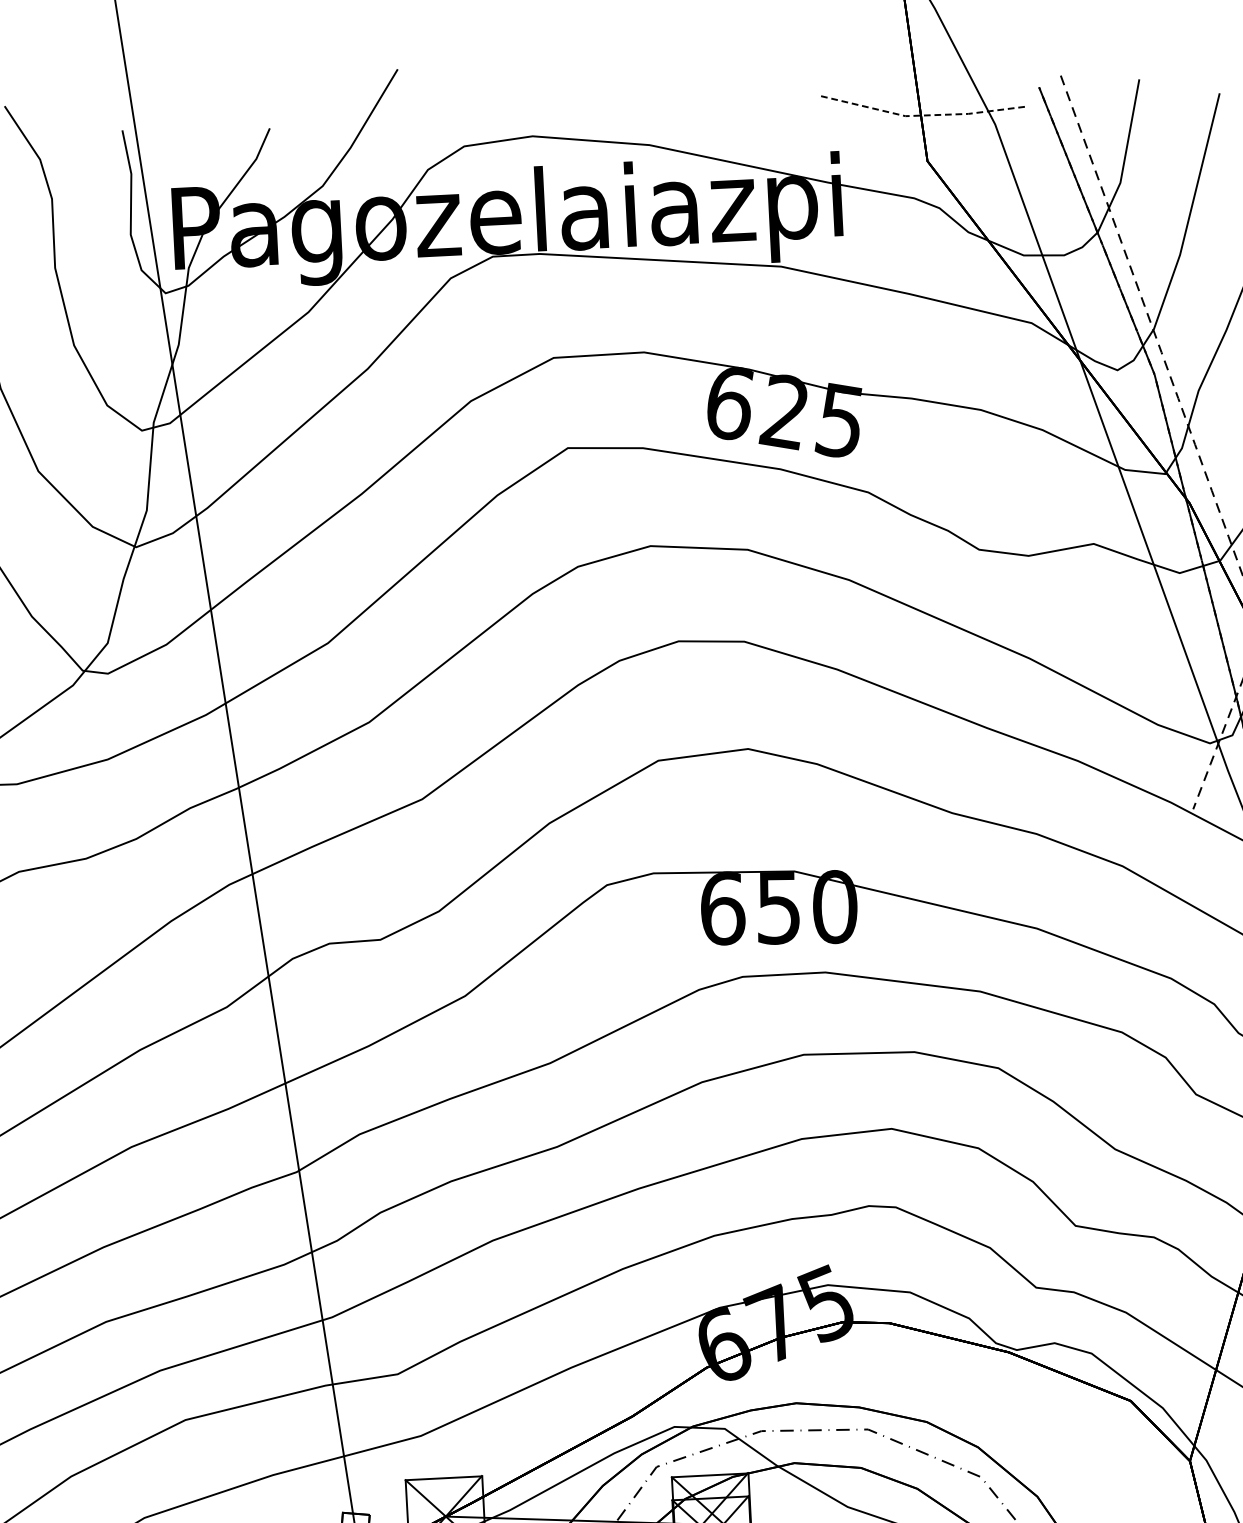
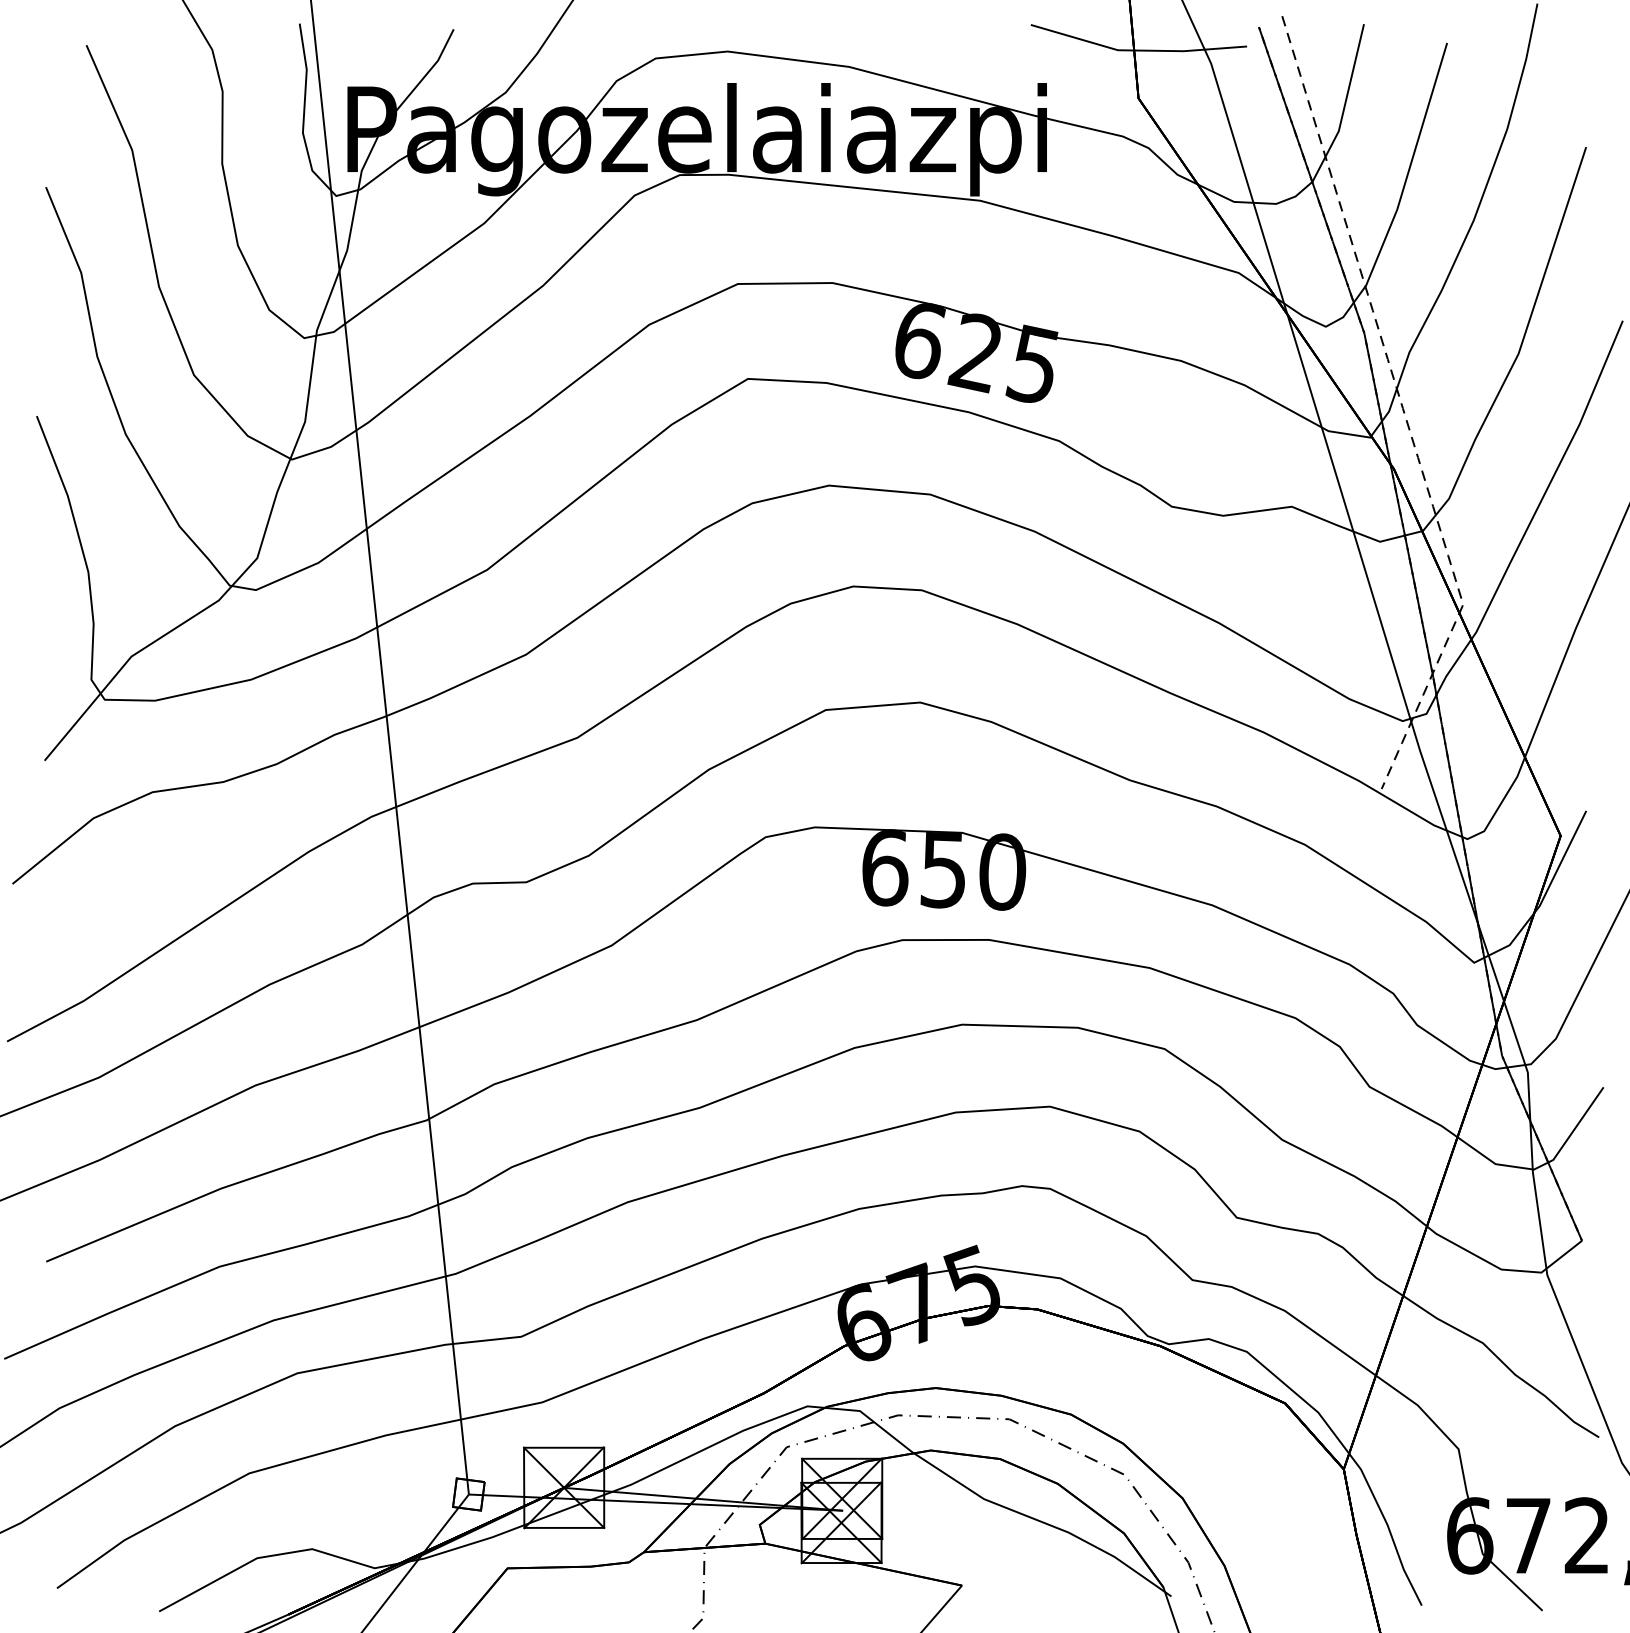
line: (924, 115) -> (1137, 50), dashed -> solid

